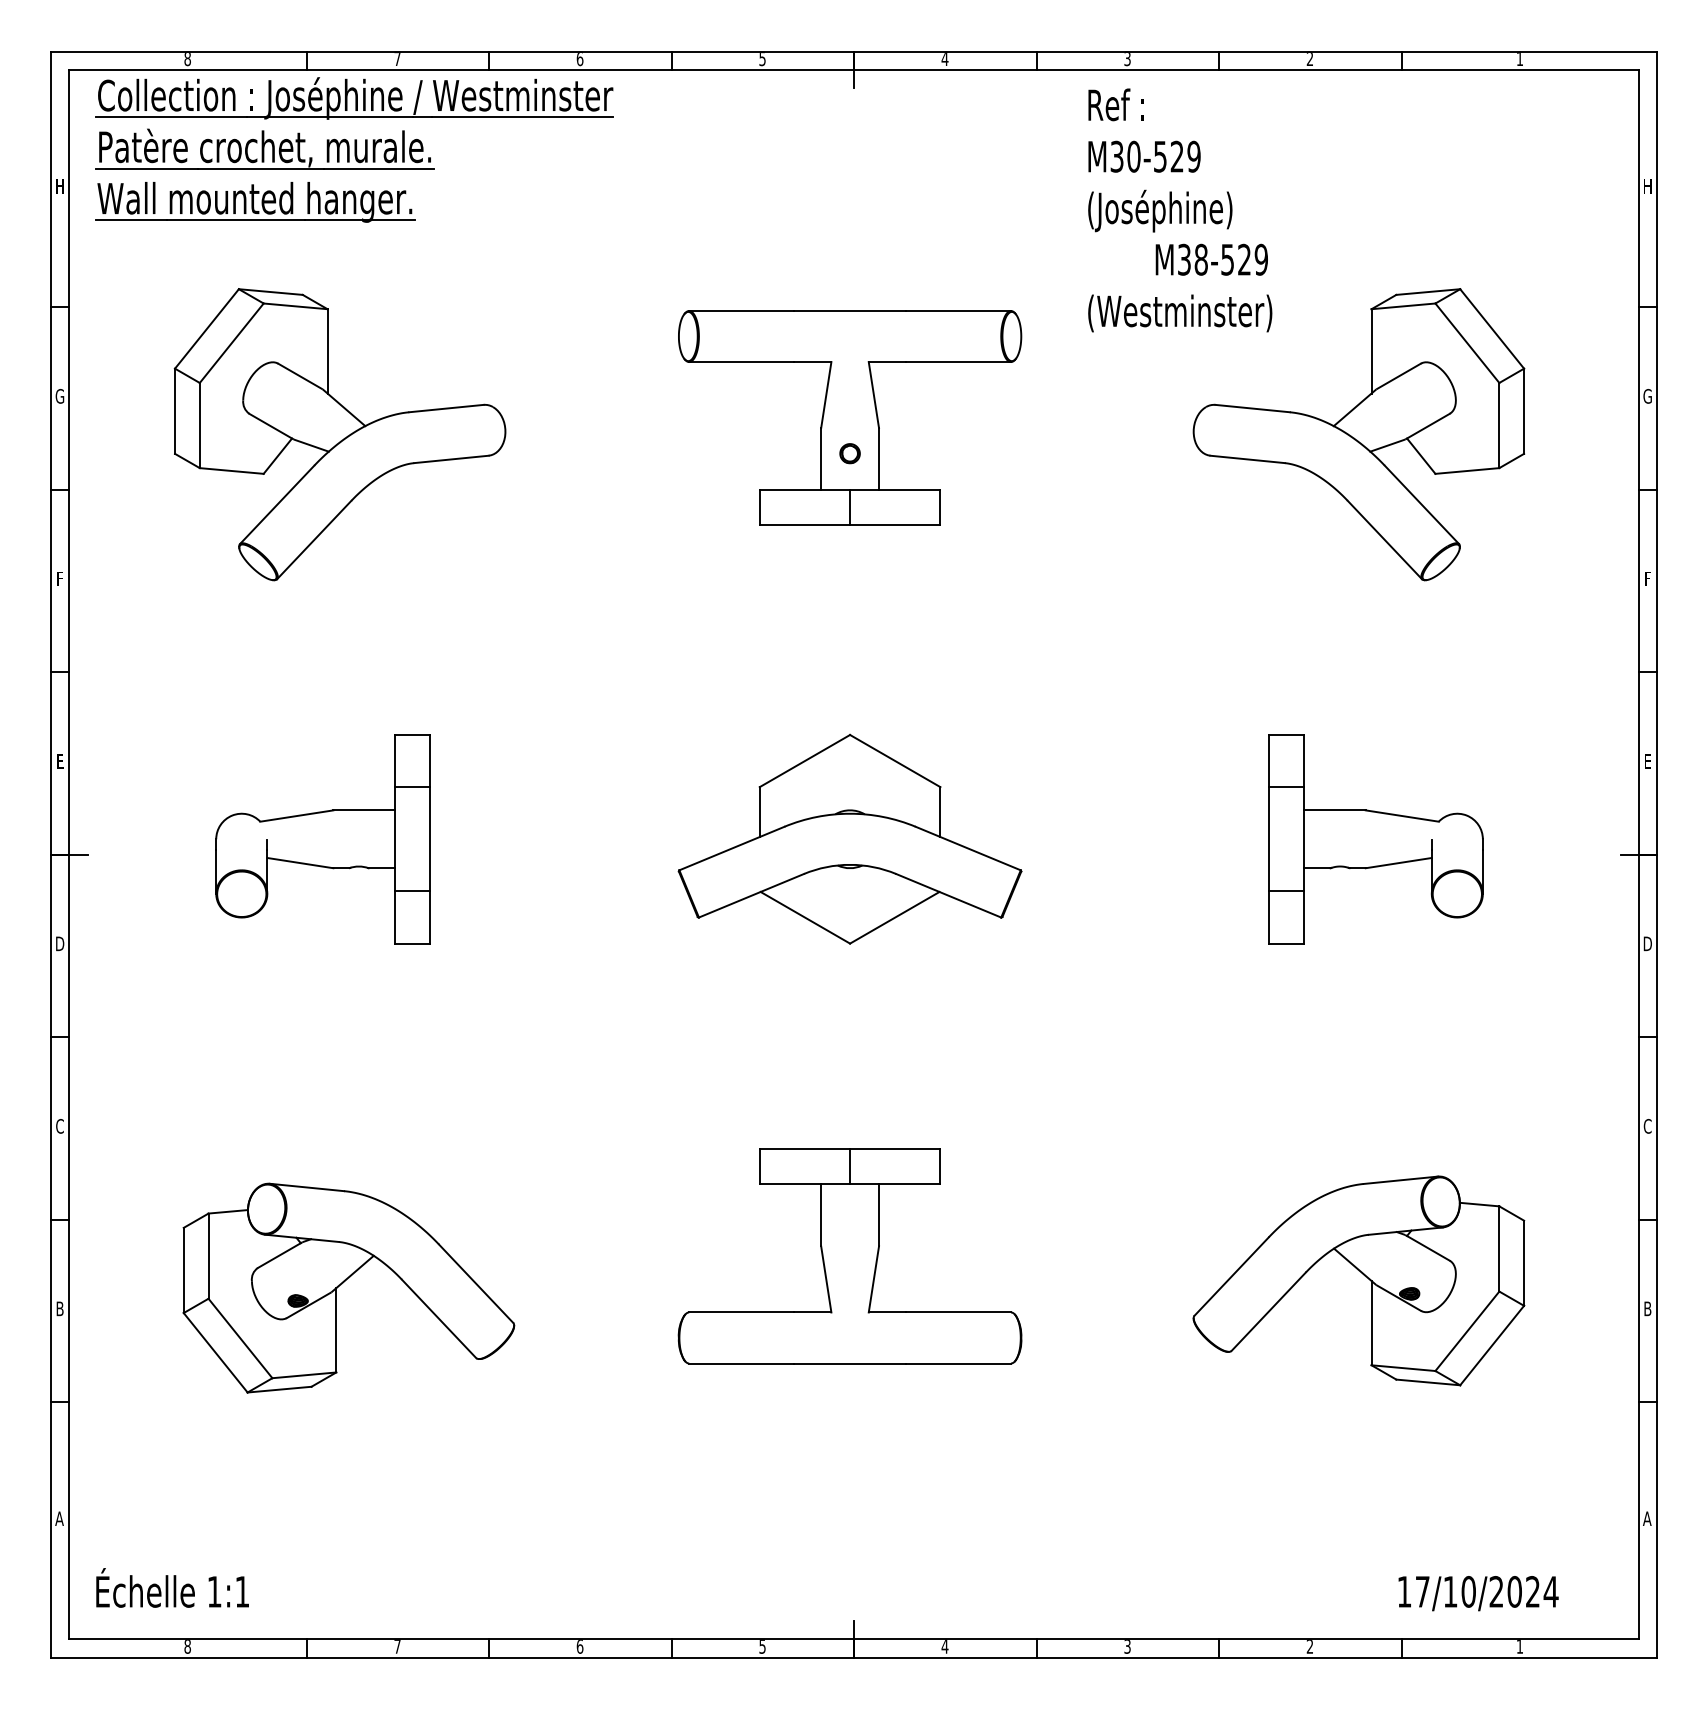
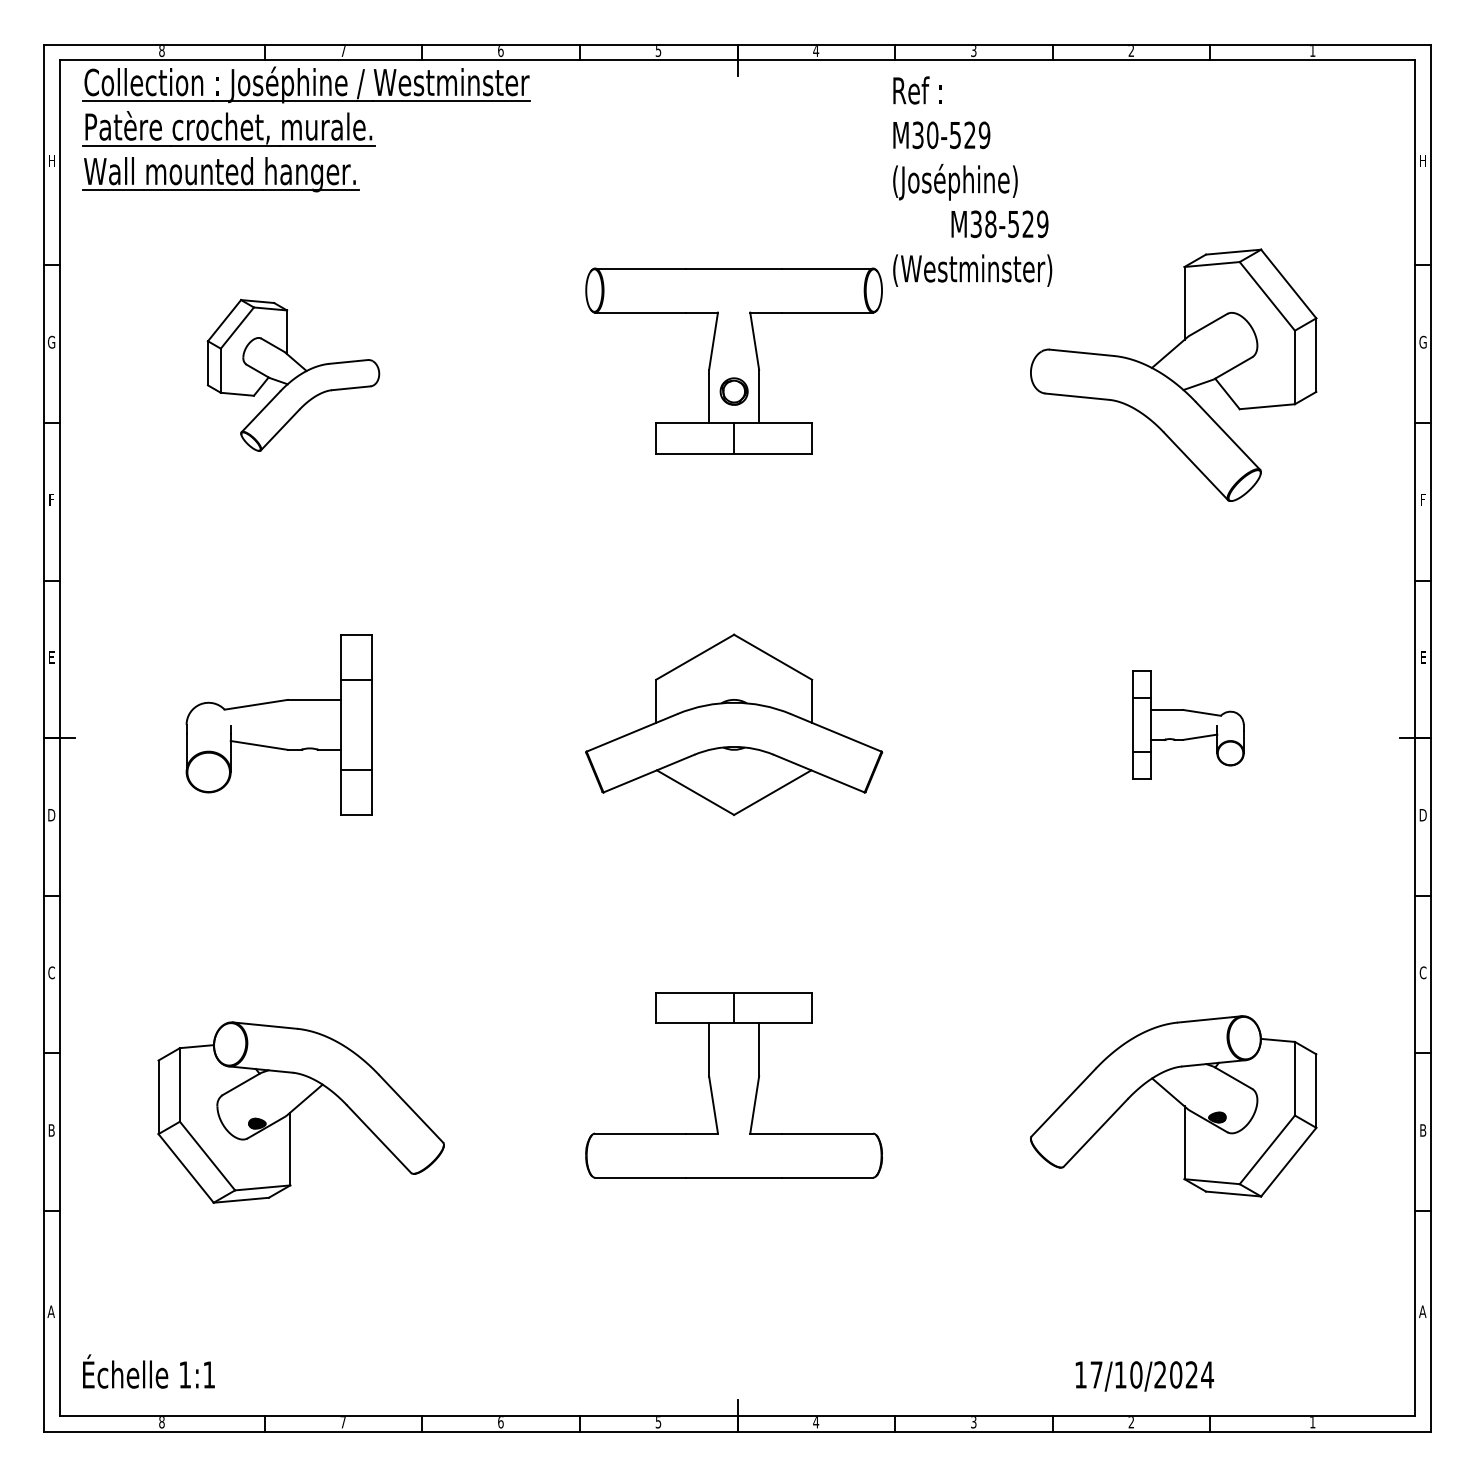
text: (1180, 210) -> (972, 181), moved
part: (339, 434) -> (293, 375), size x0.6
part: (849, 453) -> (733, 391), size x1.6
part: (1375, 839) -> (1187, 725), size x0.6
text: (1478, 1593) -> (1144, 1376), moved

